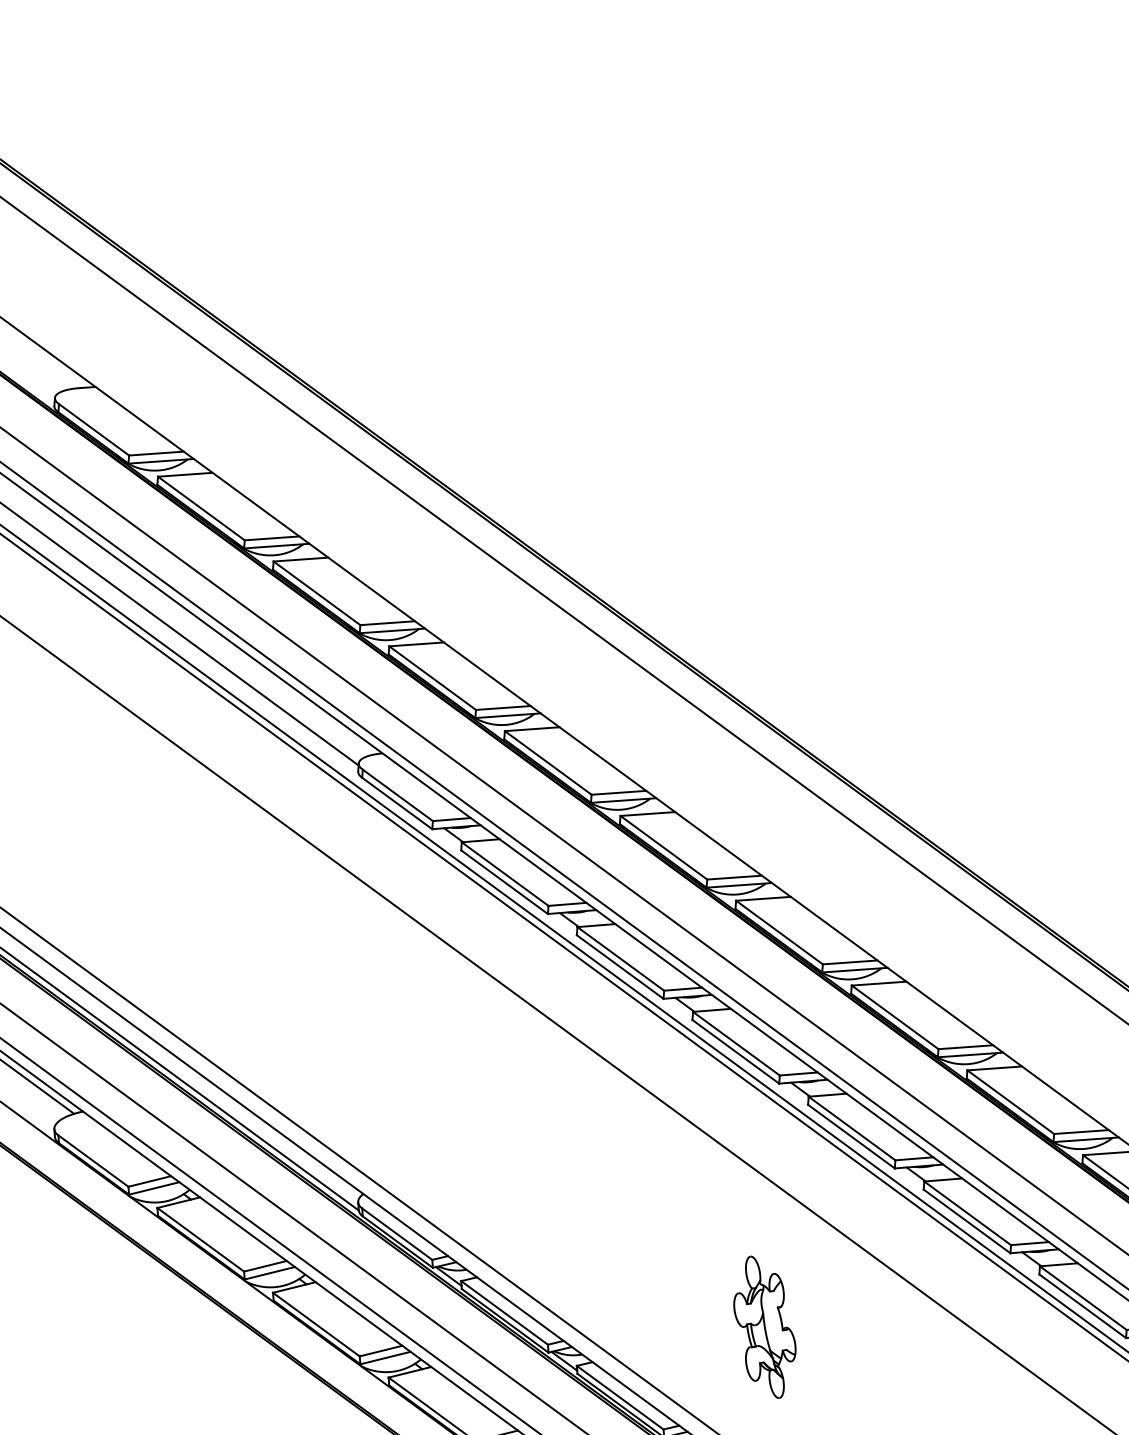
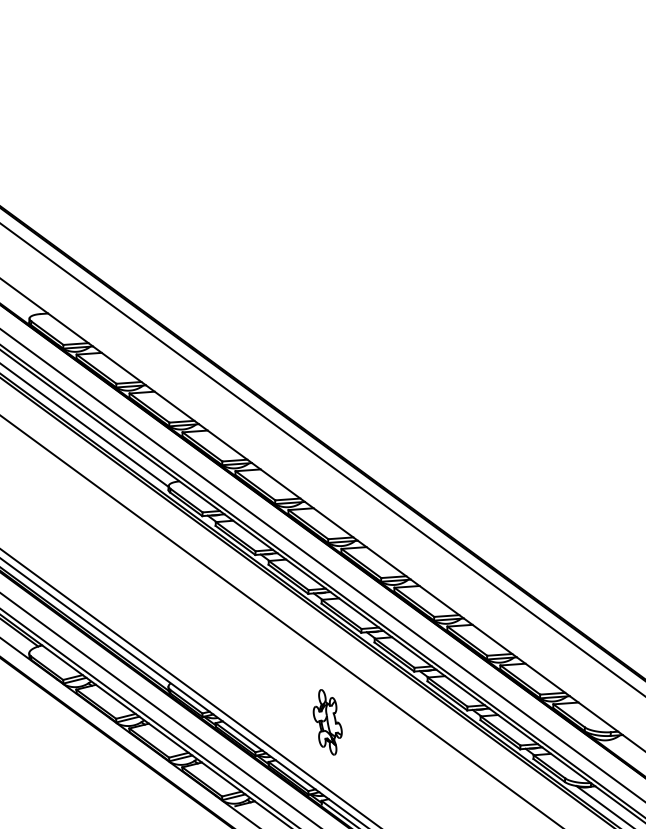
part: (764, 1327) -> (327, 722), moved

